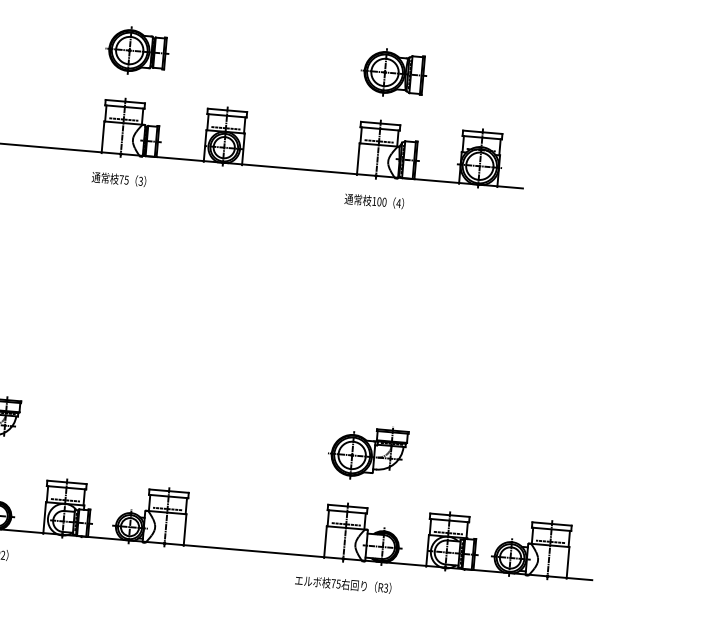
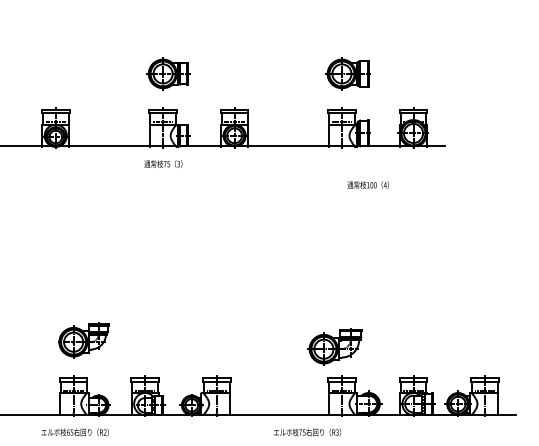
text: (373, 200) -> (367, 184), moved
part: (367, 452) -> (334, 346), moved
text: (343, 584) -> (307, 432), moved

